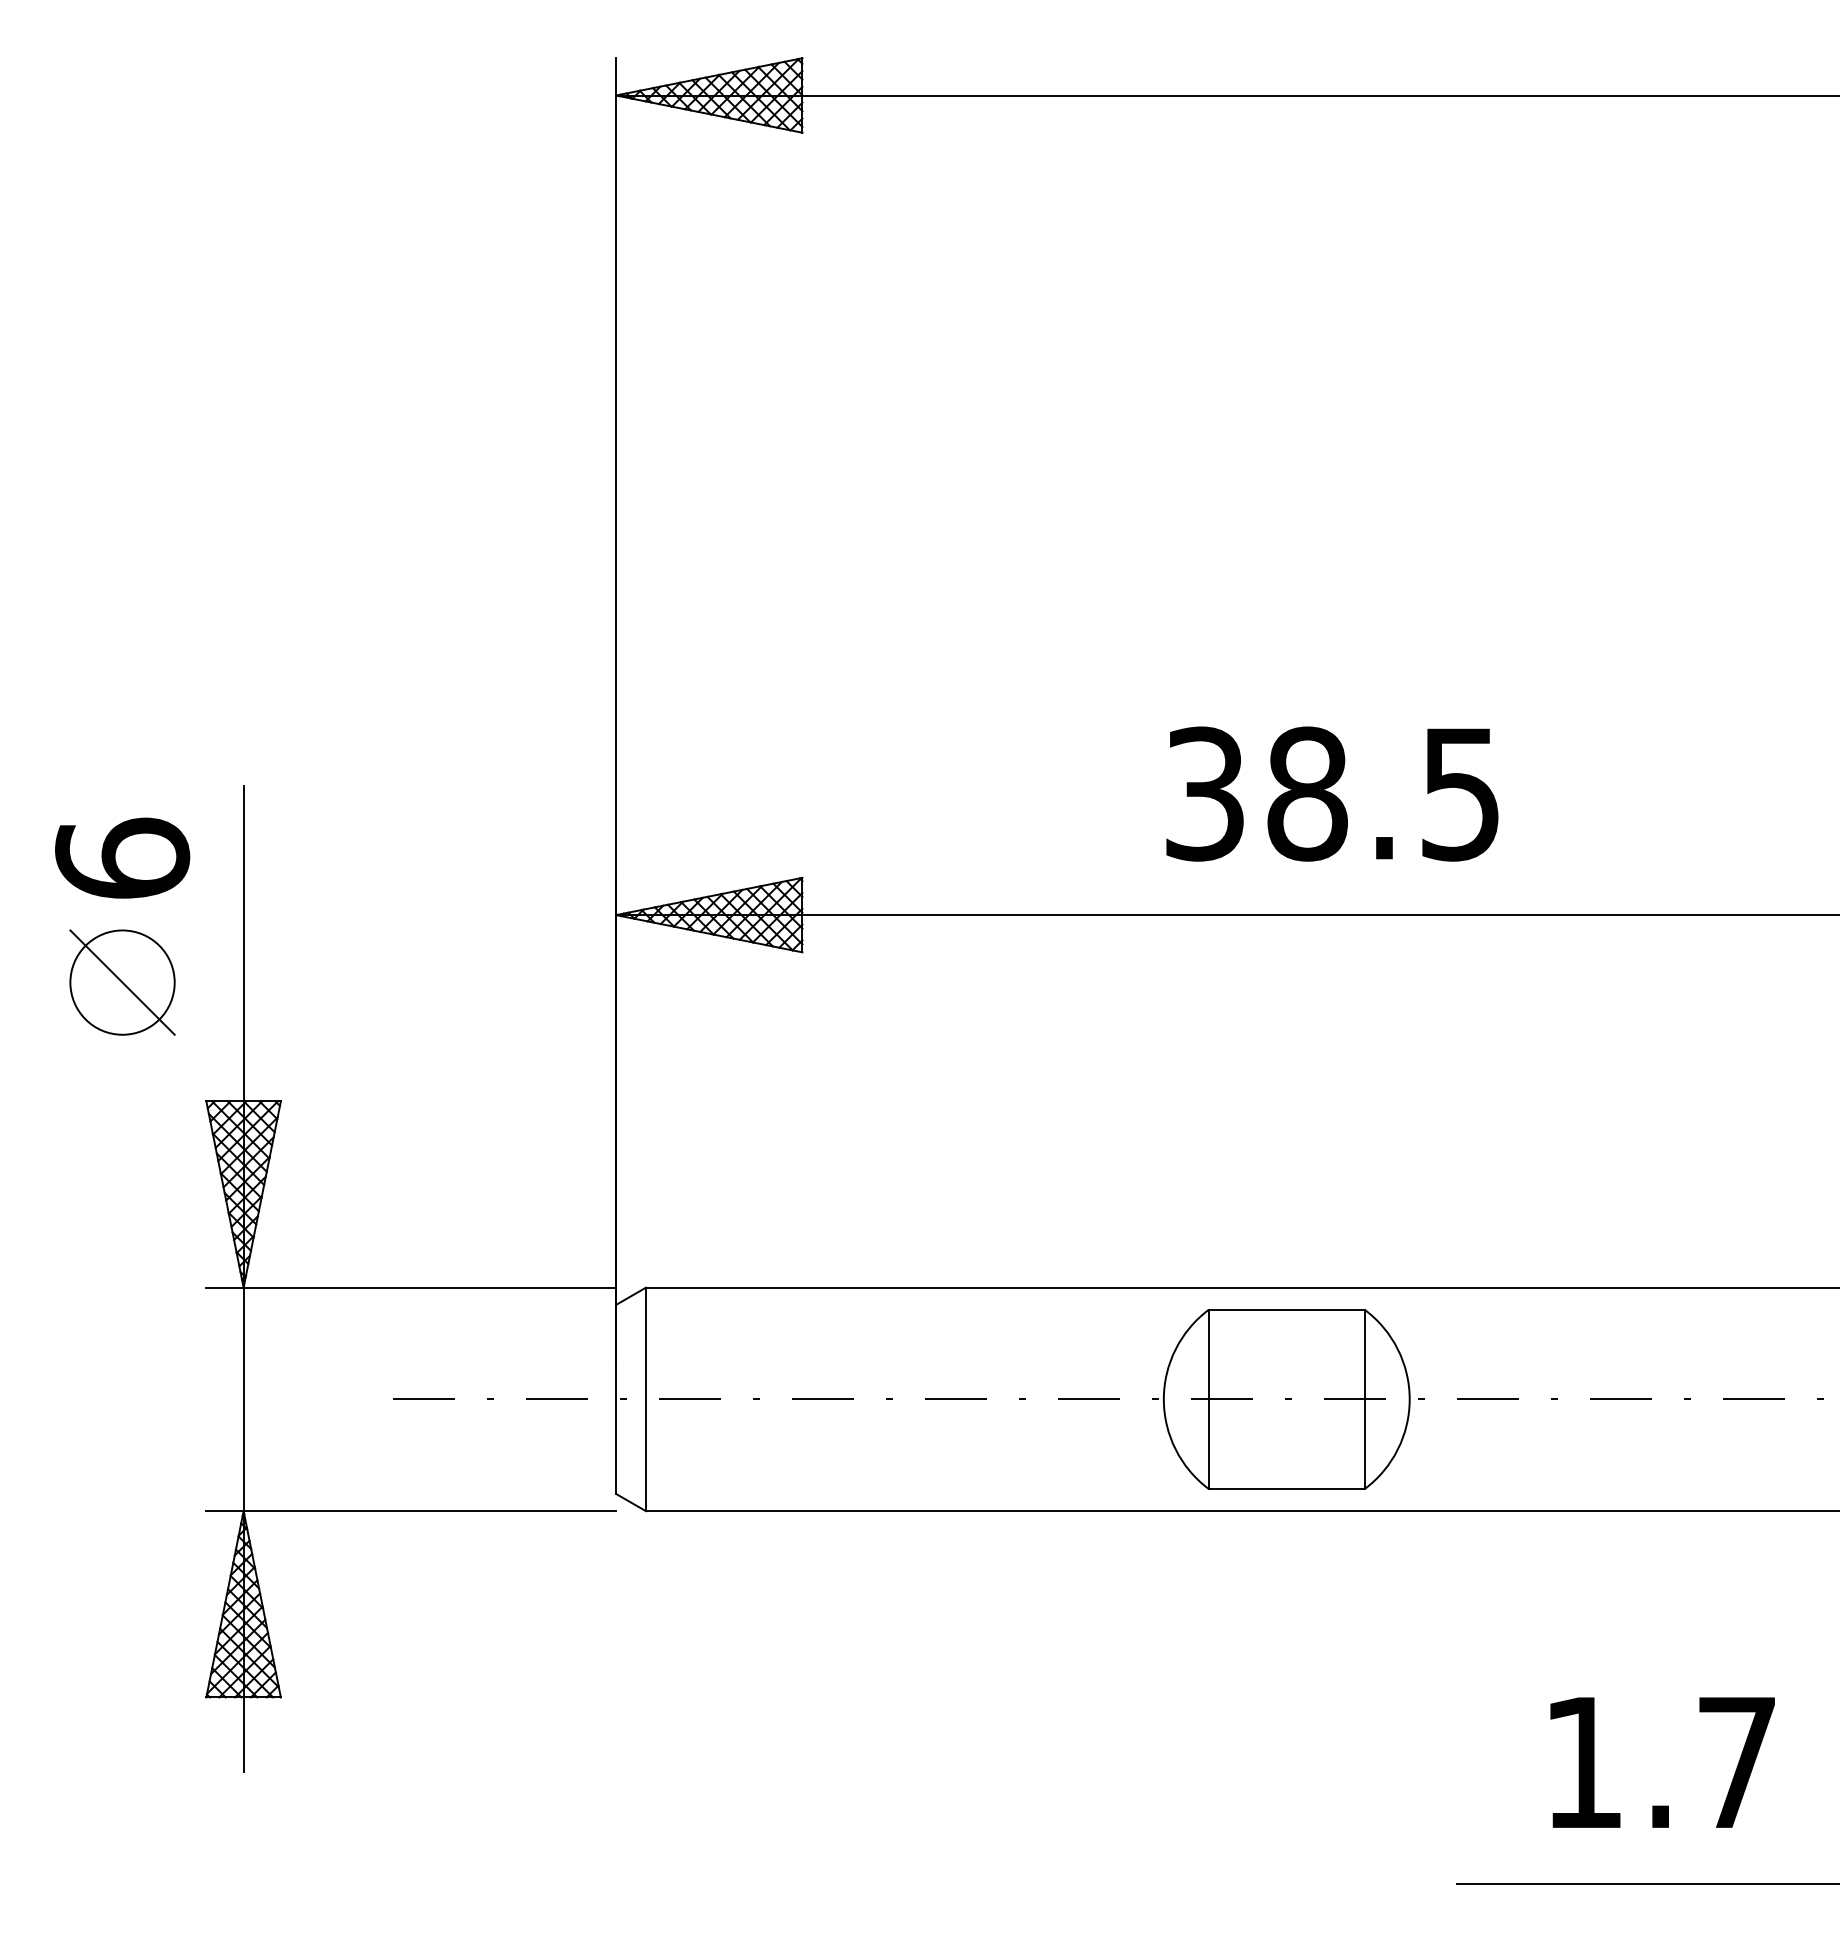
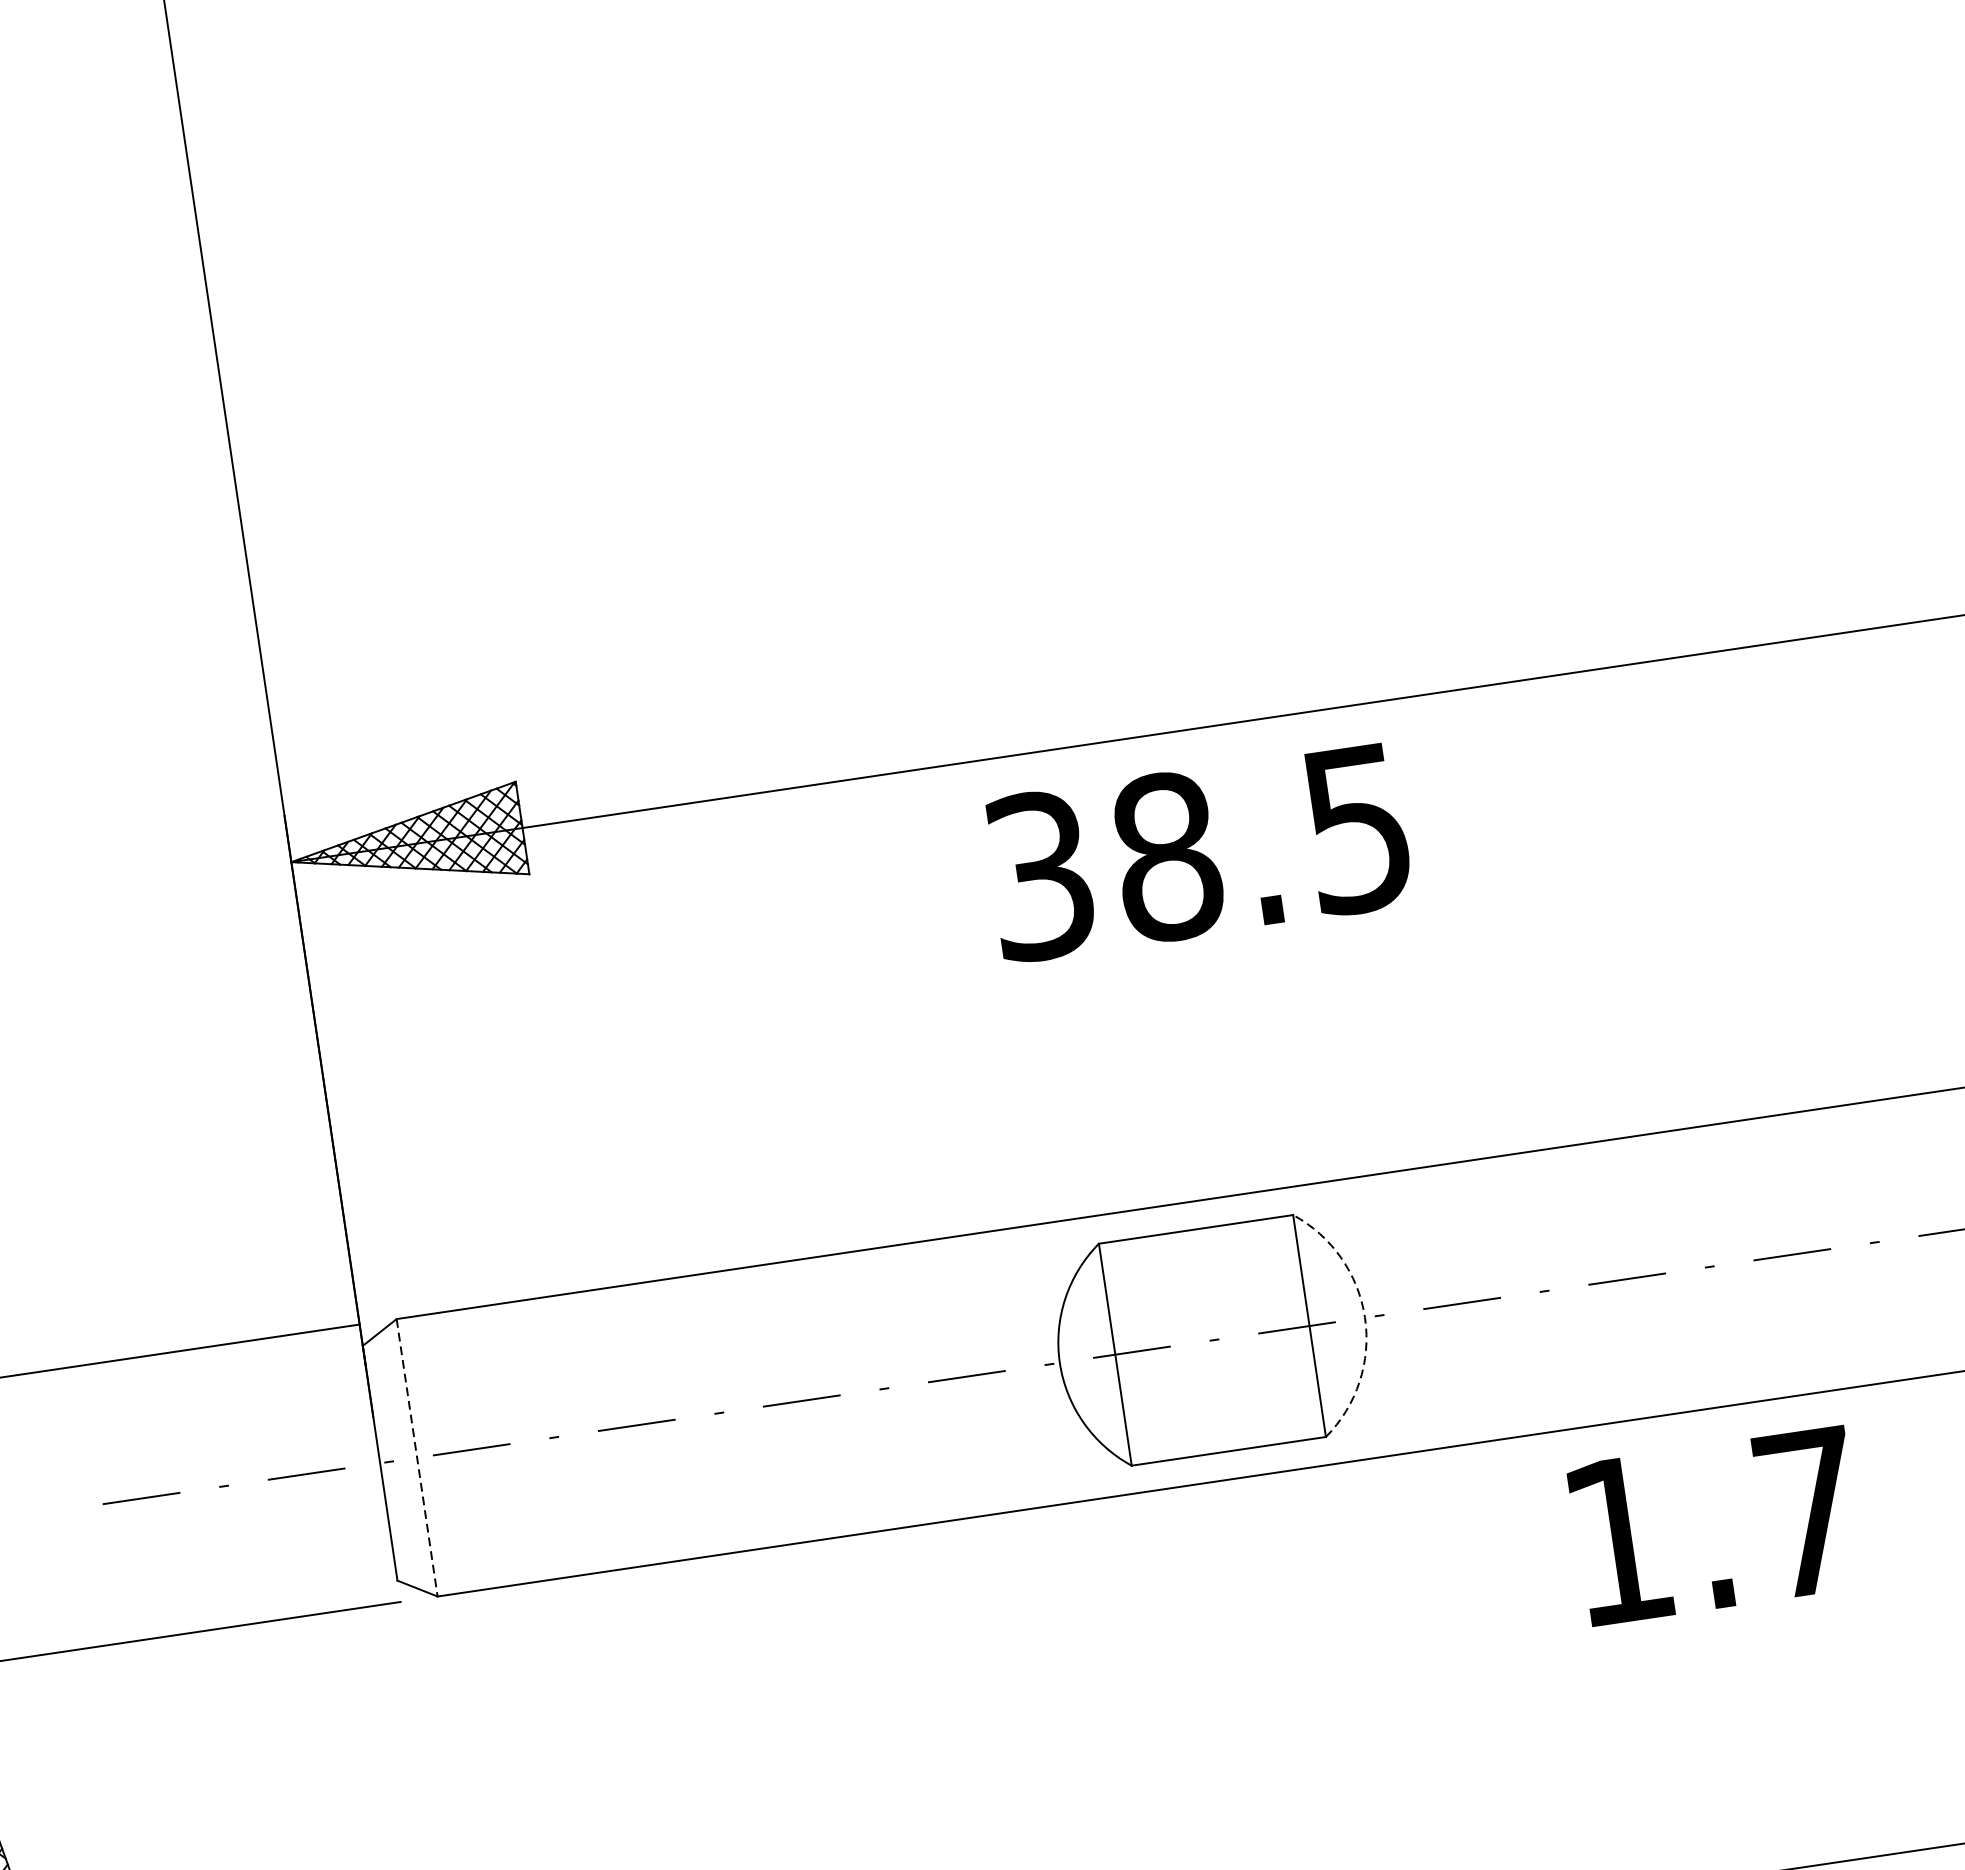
text: (1332, 793) -> (1198, 851), moved
line: (645, 1399) -> (416, 1457), solid -> dashed
arc: (1409, 1399) -> (1364, 1317), solid -> dashed
text: (1662, 1762) -> (1716, 1526), moved

